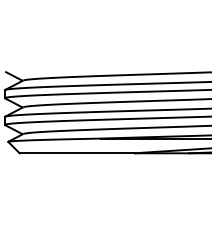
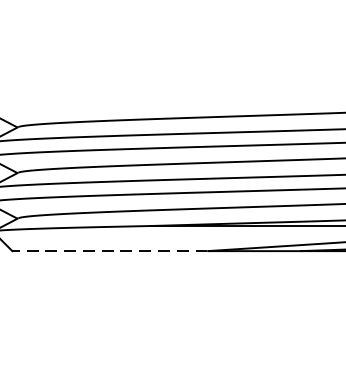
line: (76, 153) -> (109, 251), solid -> dashed

